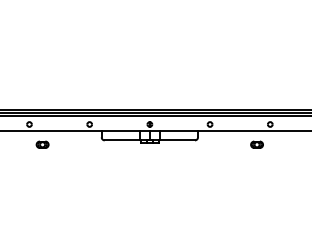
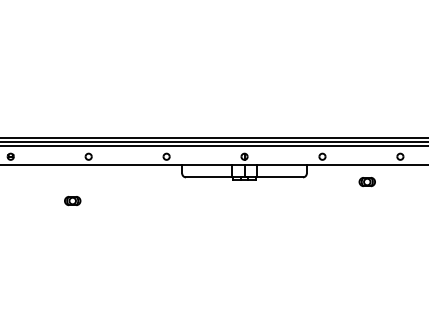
part: (42, 145) -> (72, 201), moved
part: (256, 145) -> (366, 182), moved

